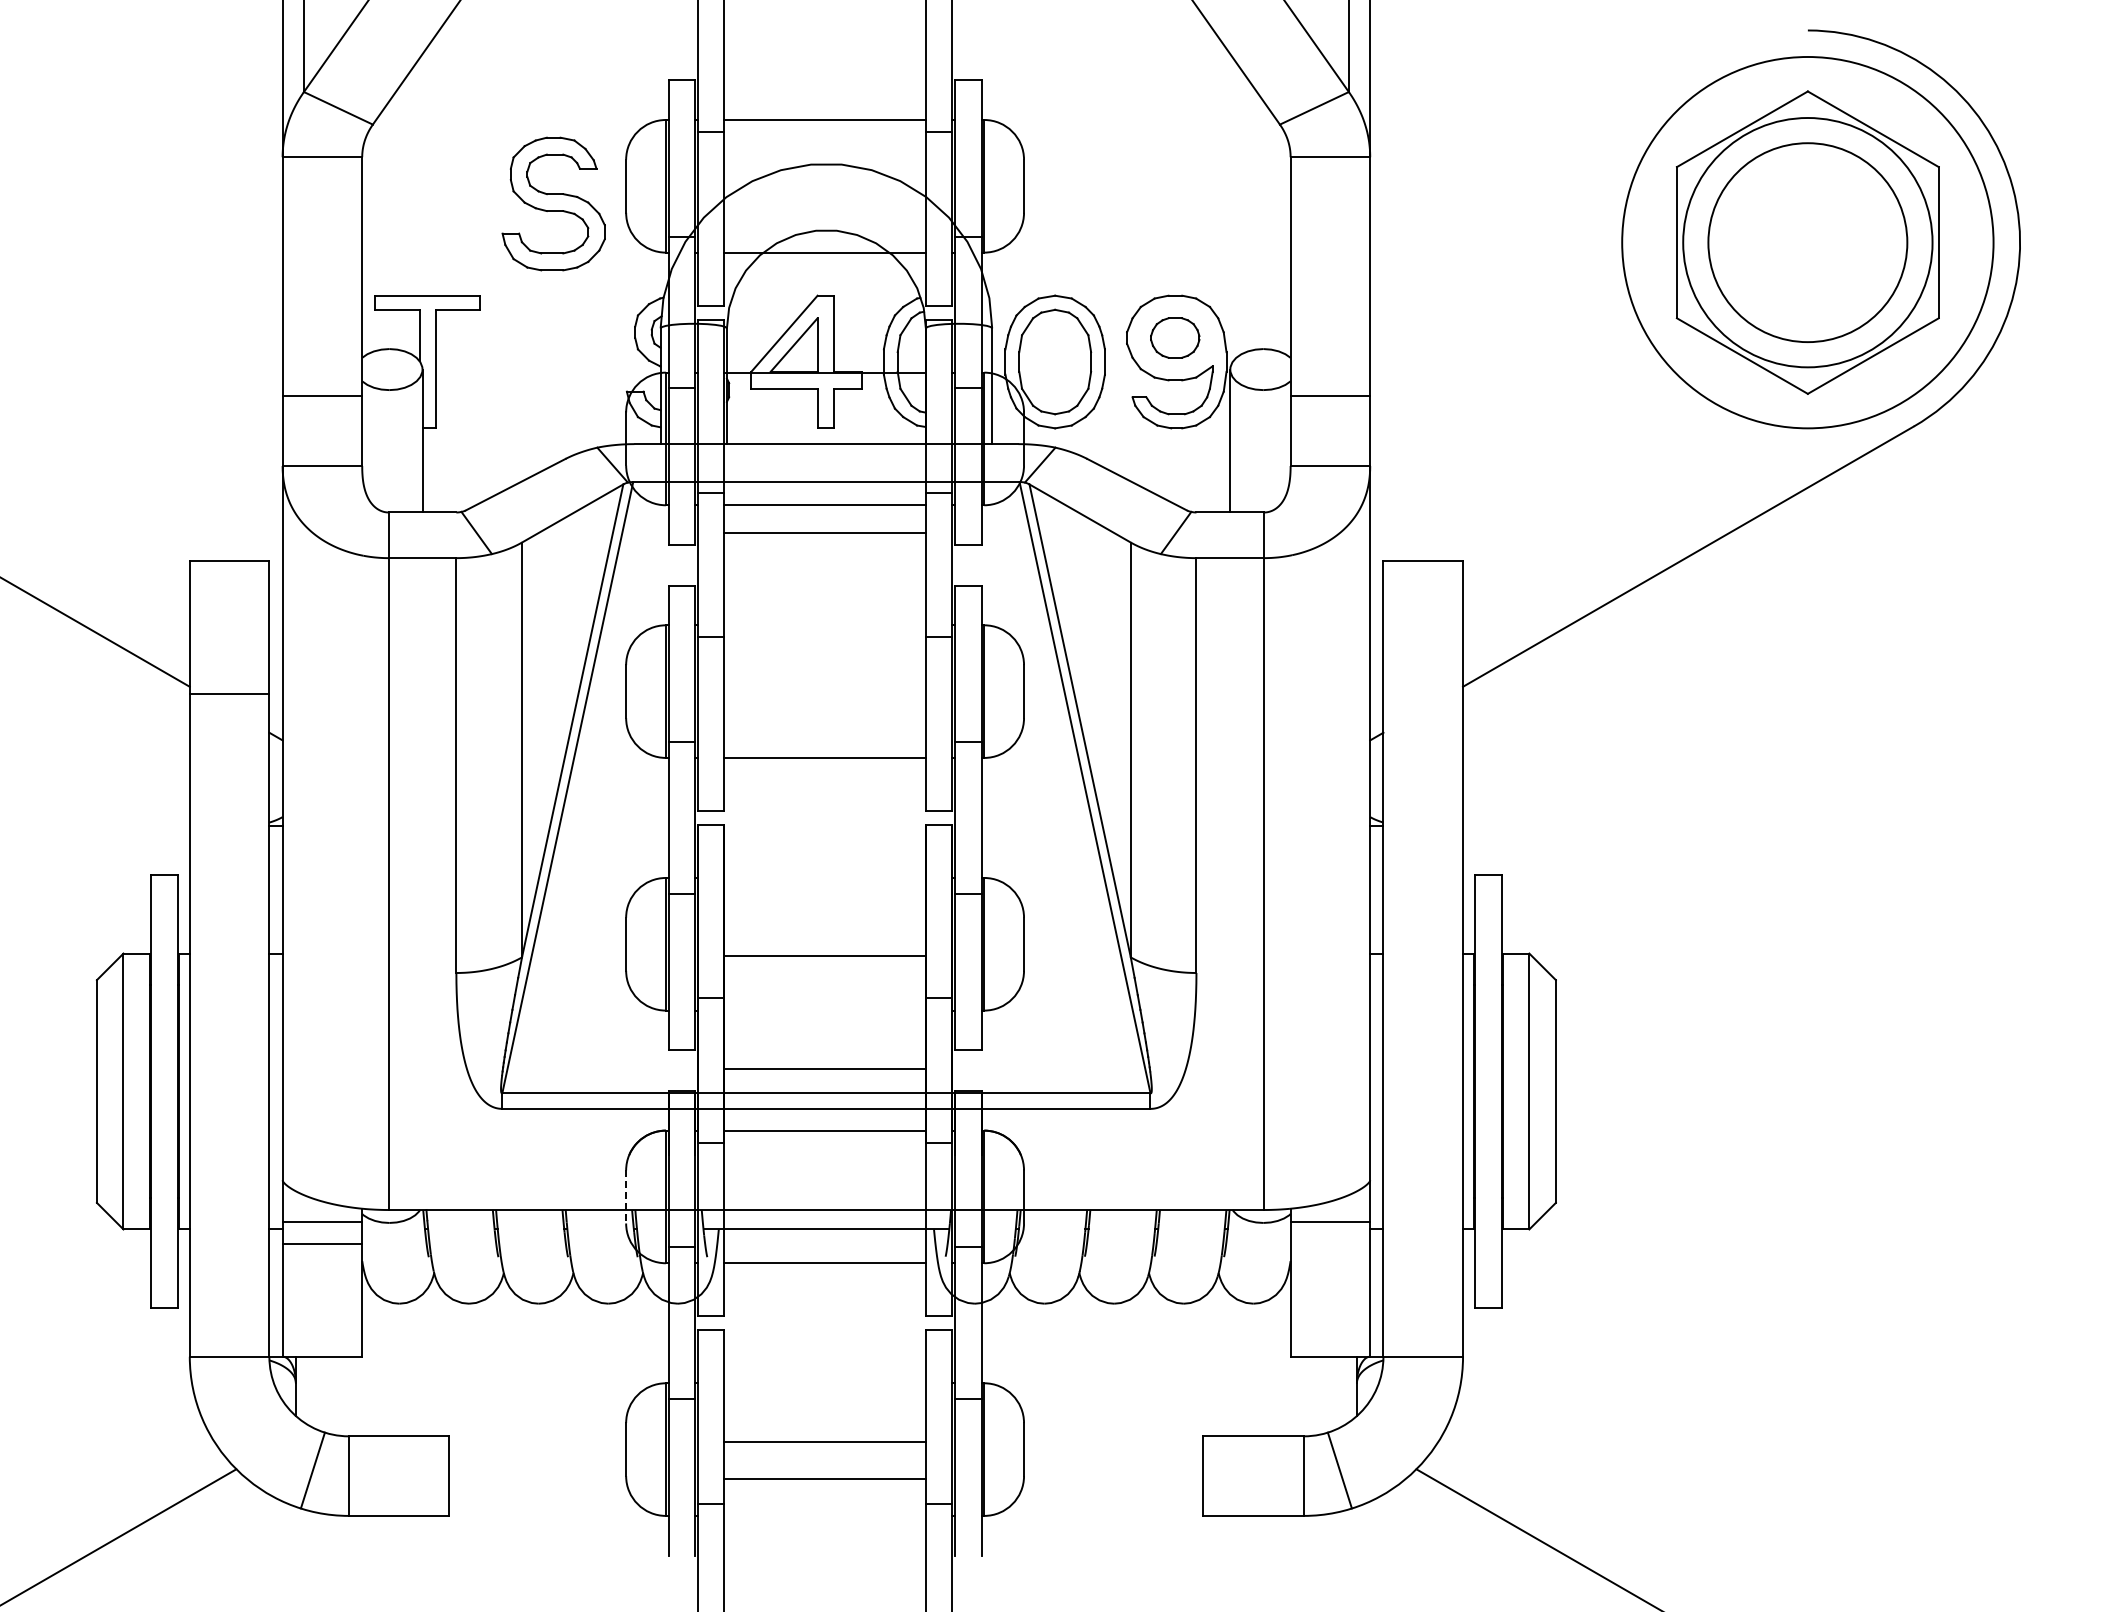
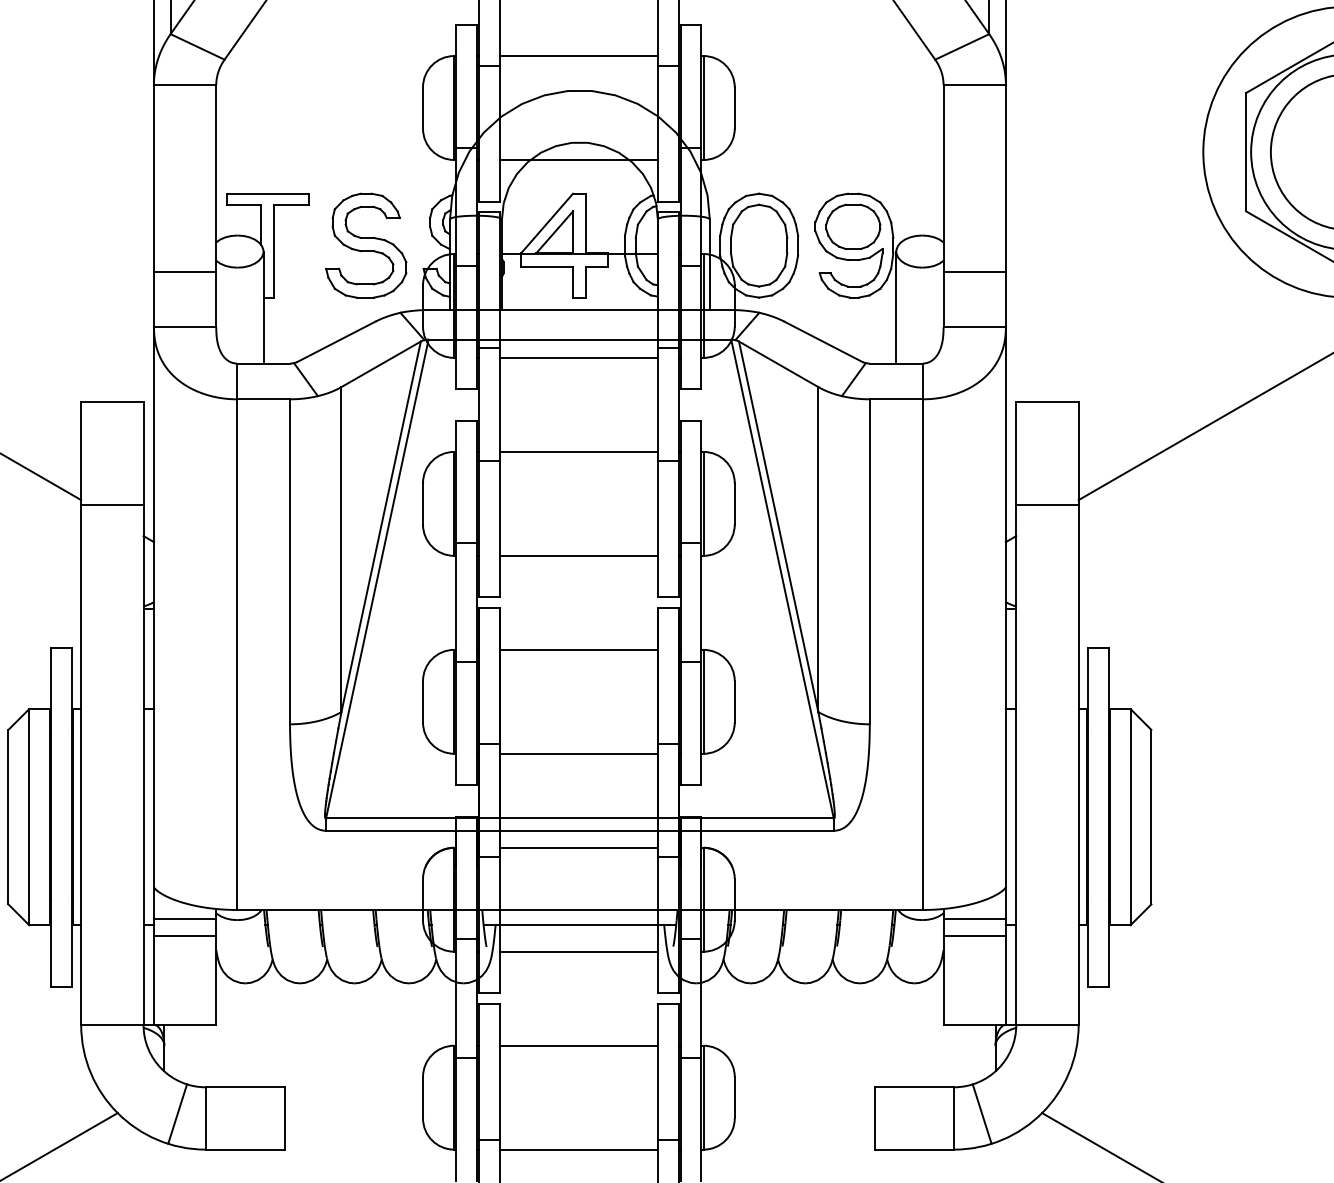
part: (553, 203) -> (366, 245), moved
part: (1174, 337) -> (852, 226), size x1.43
line: (824, 533) -> (578, 452), moved
line: (1423, 693) -> (1047, 505), added
line: (824, 955) -> (578, 649), moved
line: (824, 1068) -> (578, 753), moved
line: (626, 1196) -> (423, 899), dashed -> solid
line: (1330, 1243) -> (974, 936), added
line: (824, 1441) -> (578, 1149), moved
line: (824, 1479) -> (578, 1045), moved

